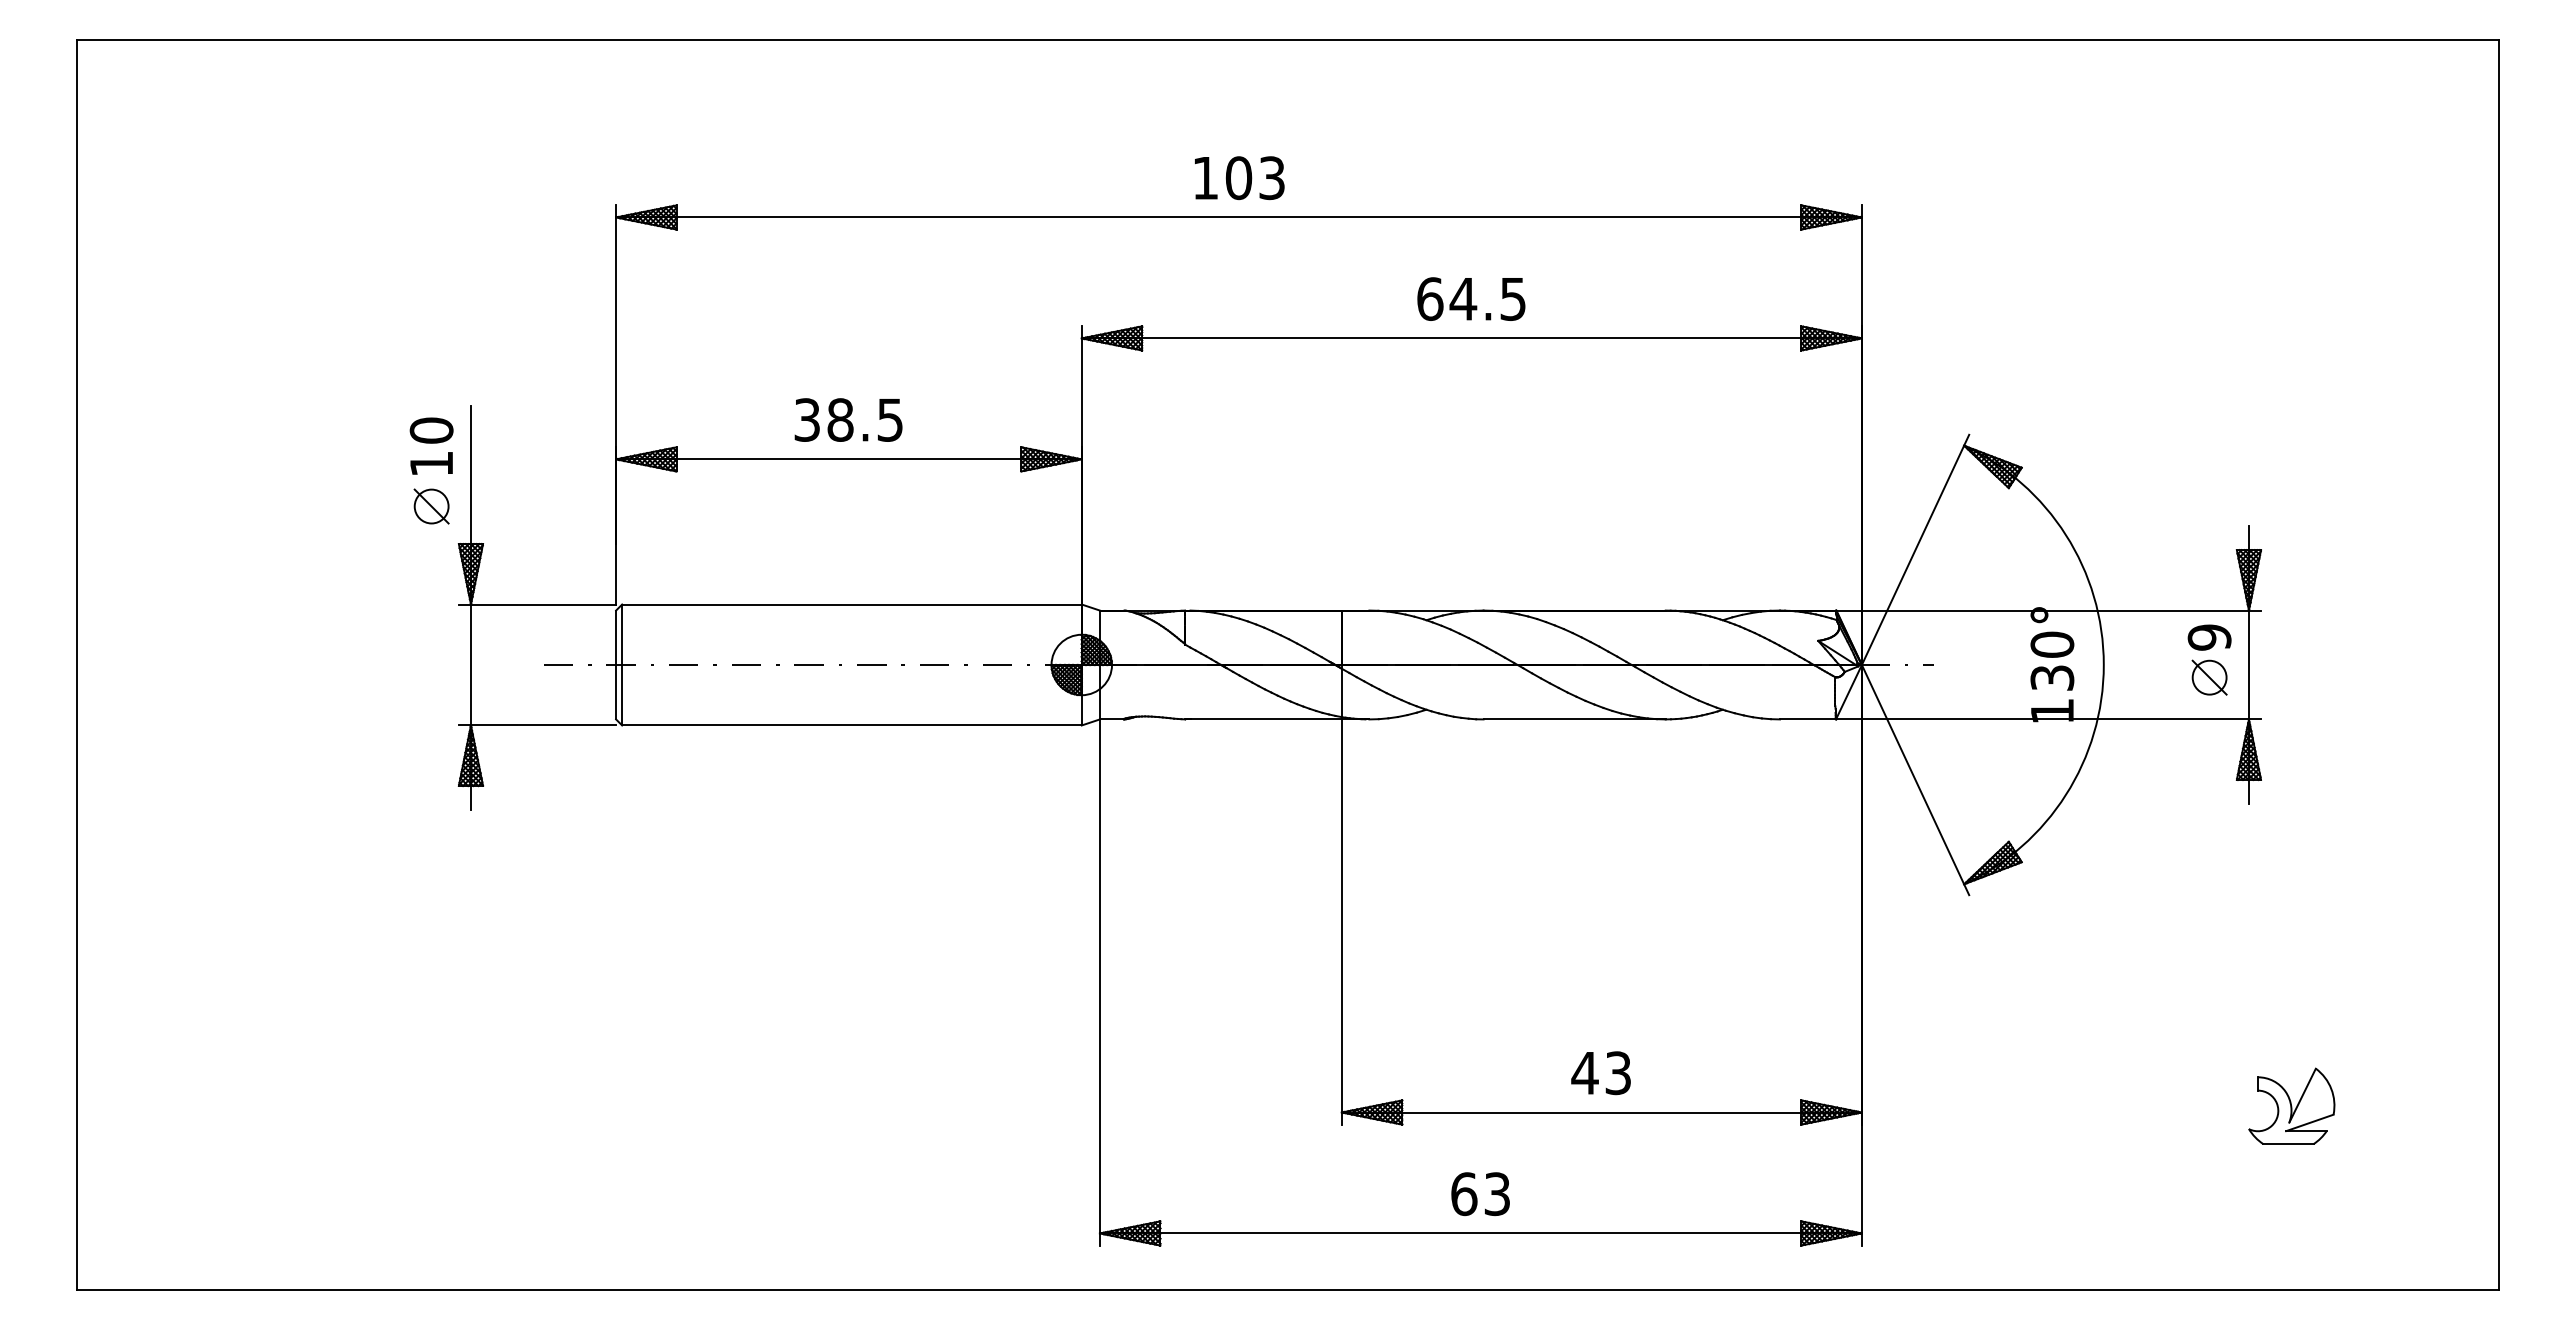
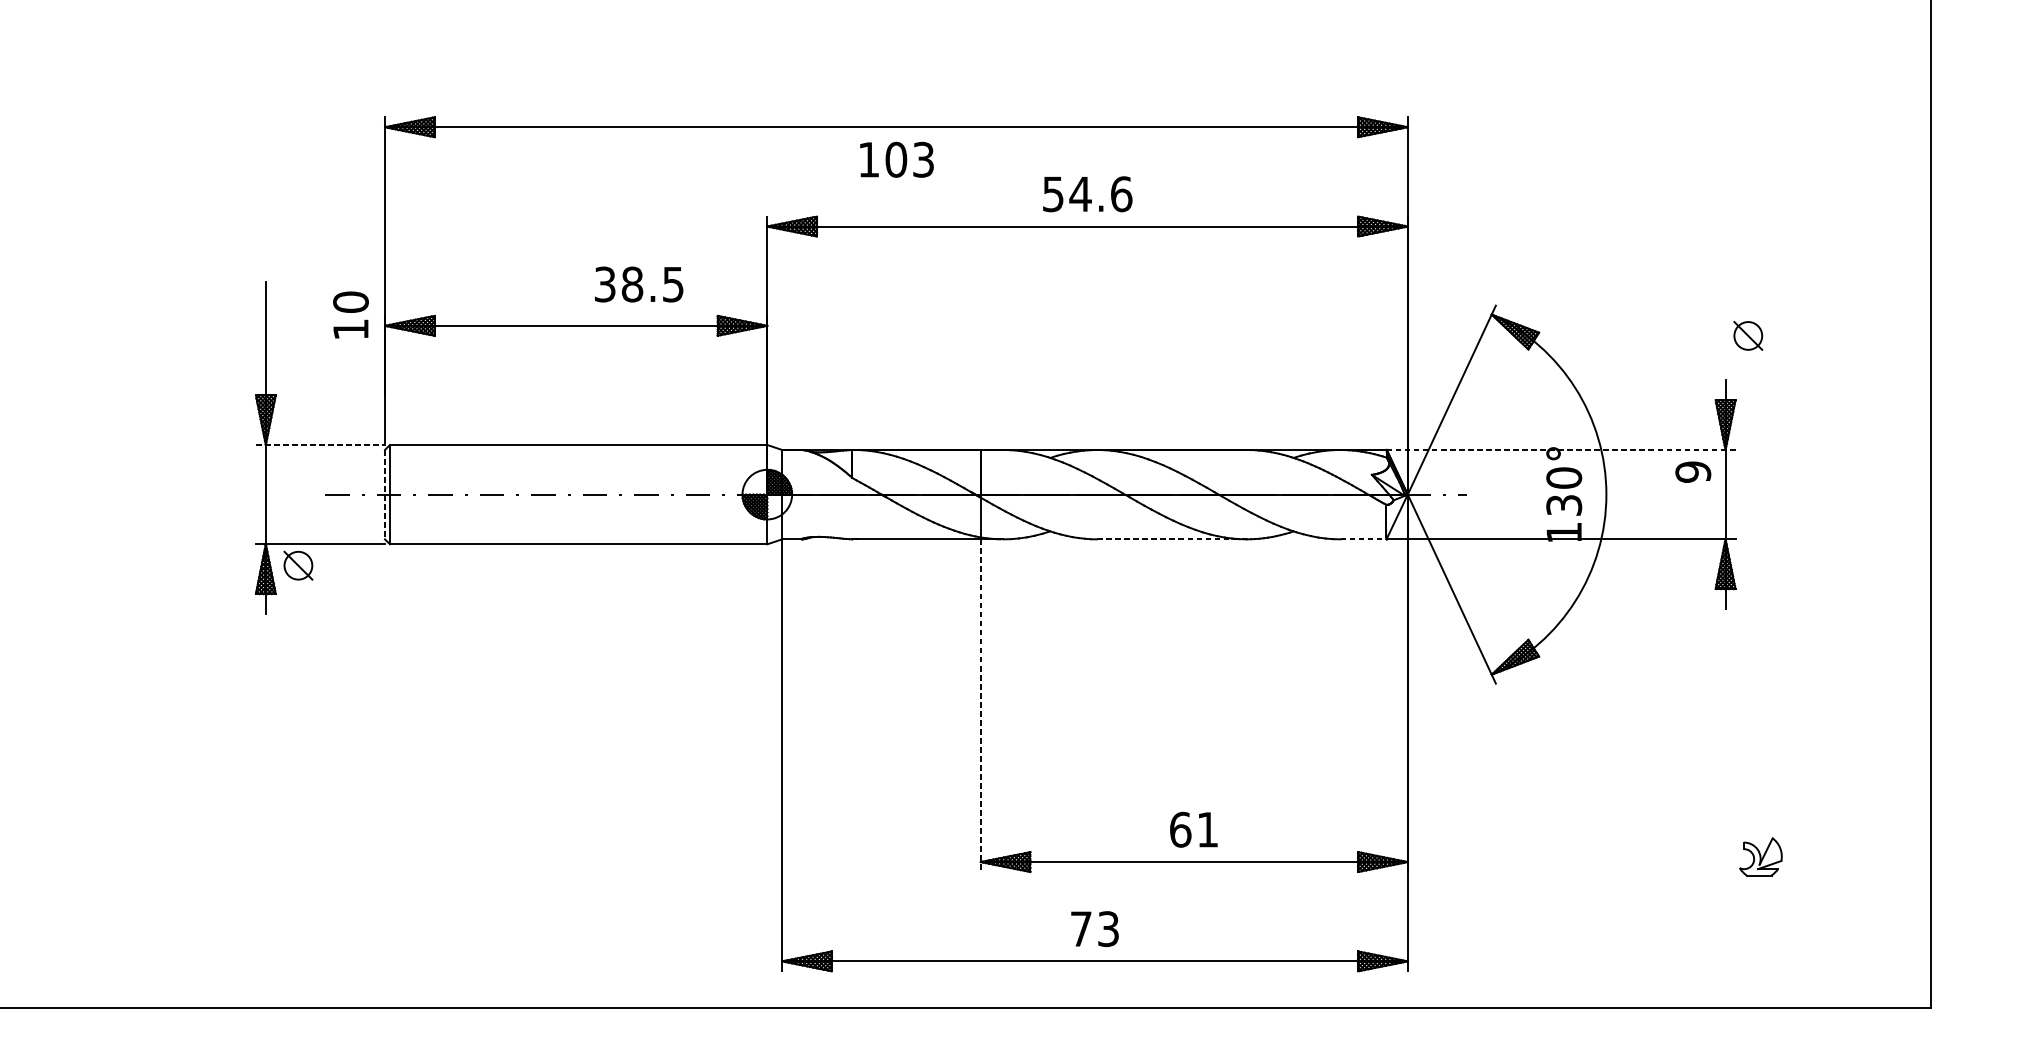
text: (1239, 178) -> (896, 160), moved
text: (1471, 298) -> (1087, 193), 64.5 -> 54.6
text: (848, 419) -> (639, 284), moved
text: (431, 445) -> (350, 314), moved
part: (431, 506) -> (298, 565), moved
line: (537, 604) -> (320, 444), solid -> dashed
line: (2048, 610) -> (1560, 449), solid -> dashed
line: (616, 665) -> (385, 495), solid -> dashed
part: (2209, 677) -> (1748, 335), moved
line: (1575, 719) -> (1172, 539), solid -> dashed
line: (1808, 719) -> (1363, 539), solid -> dashed
line: (1341, 922) -> (980, 706), solid -> dashed
text: (1600, 1073) -> (1193, 830), 43 -> 61
part: (2291, 1105) -> (1760, 856), size x0.6
text: (1464, 1194) -> (1081, 929), 63 -> 73

